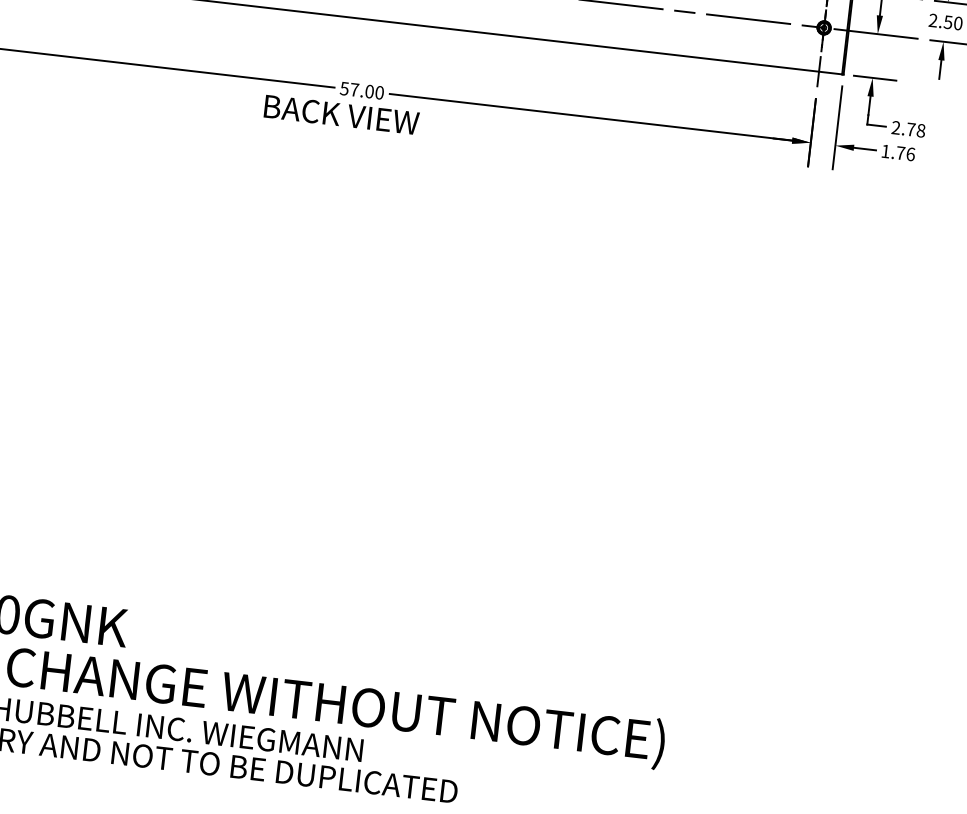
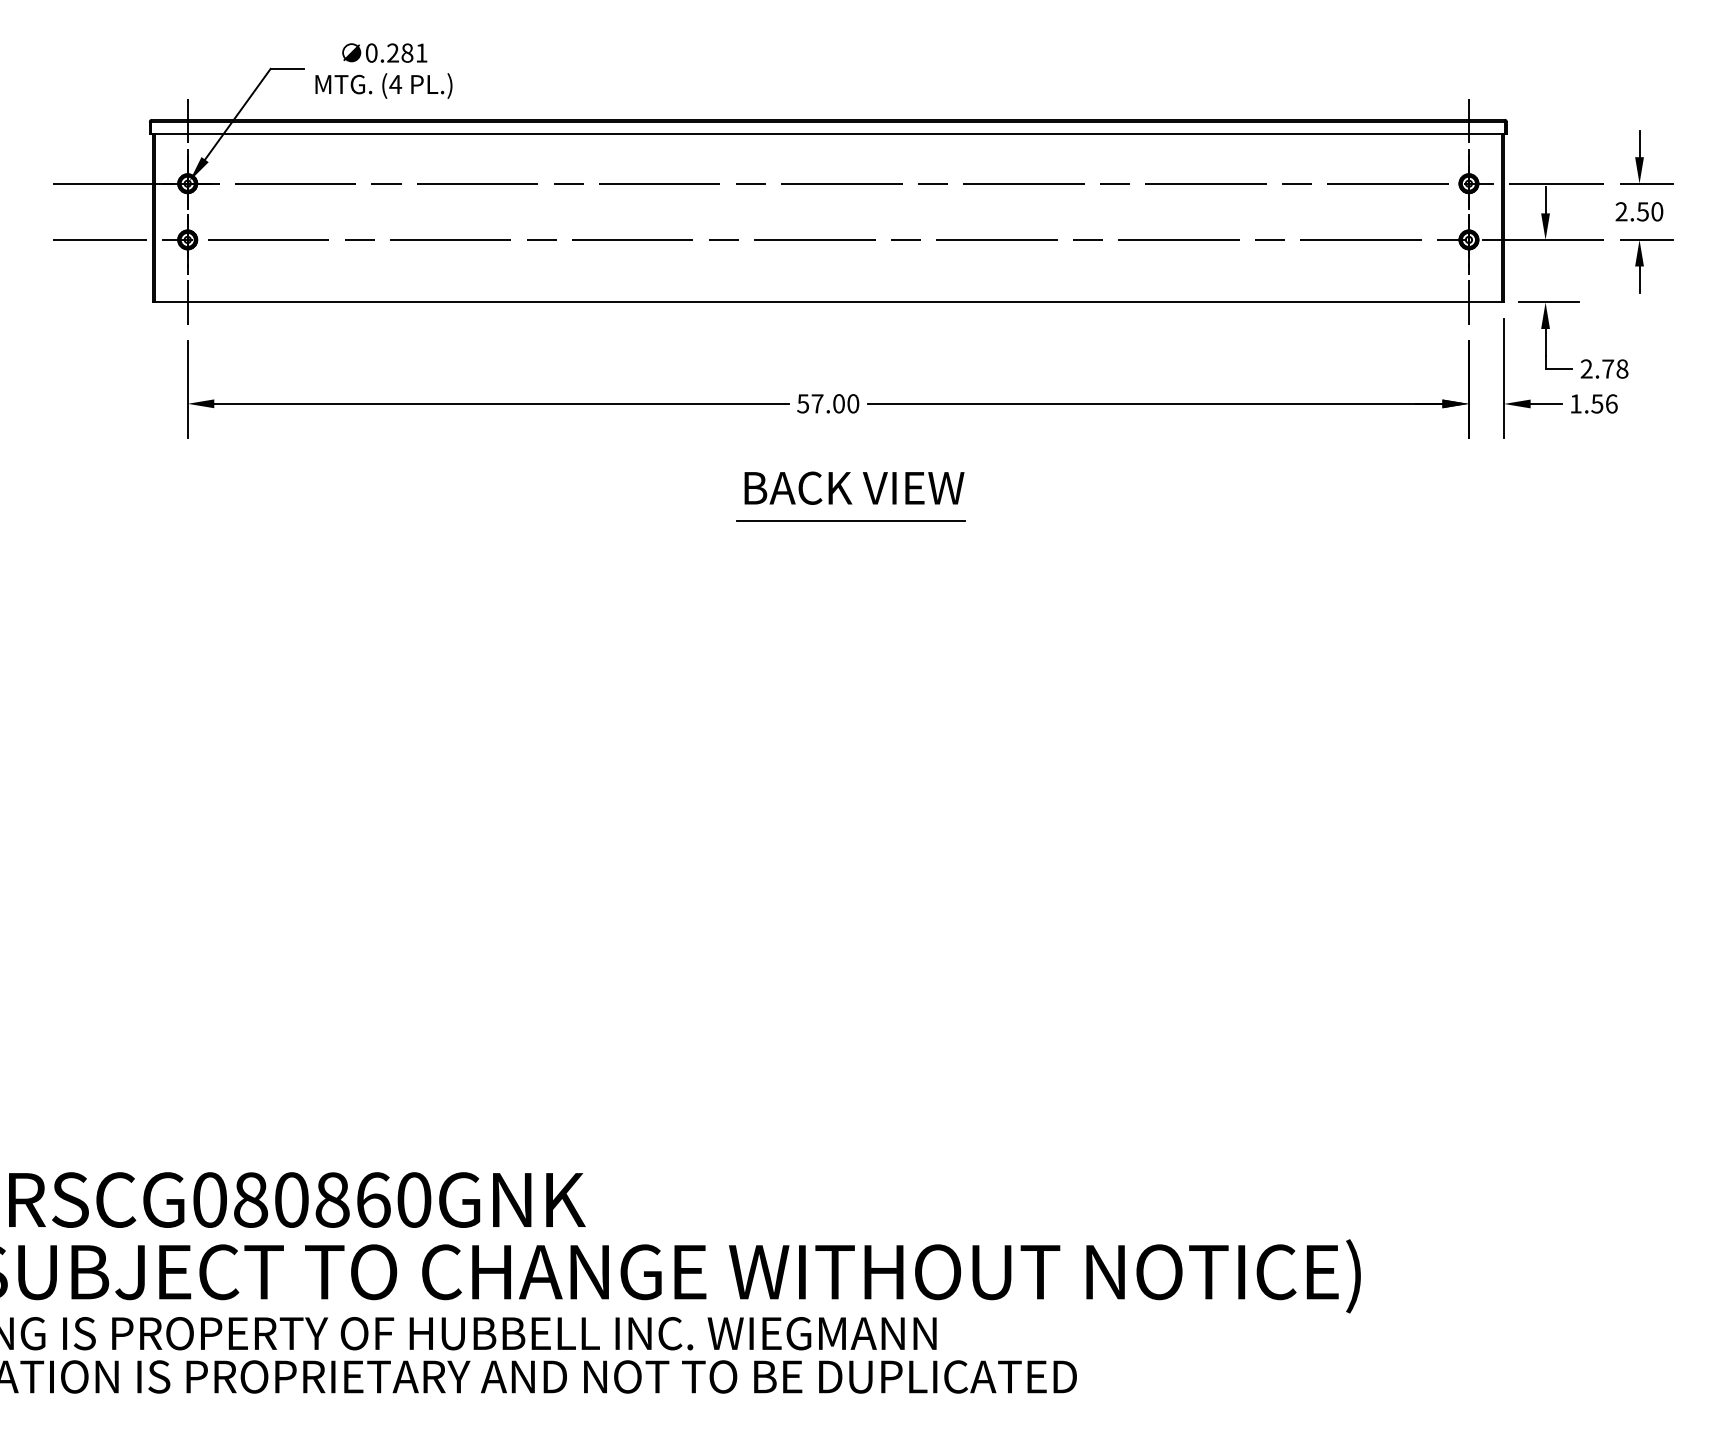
text: (341, 114) -> (854, 487), moved
text: (900, 152) -> (1597, 403), 1.76 -> 1.56
line: (368, 175) -> (850, 521), added

